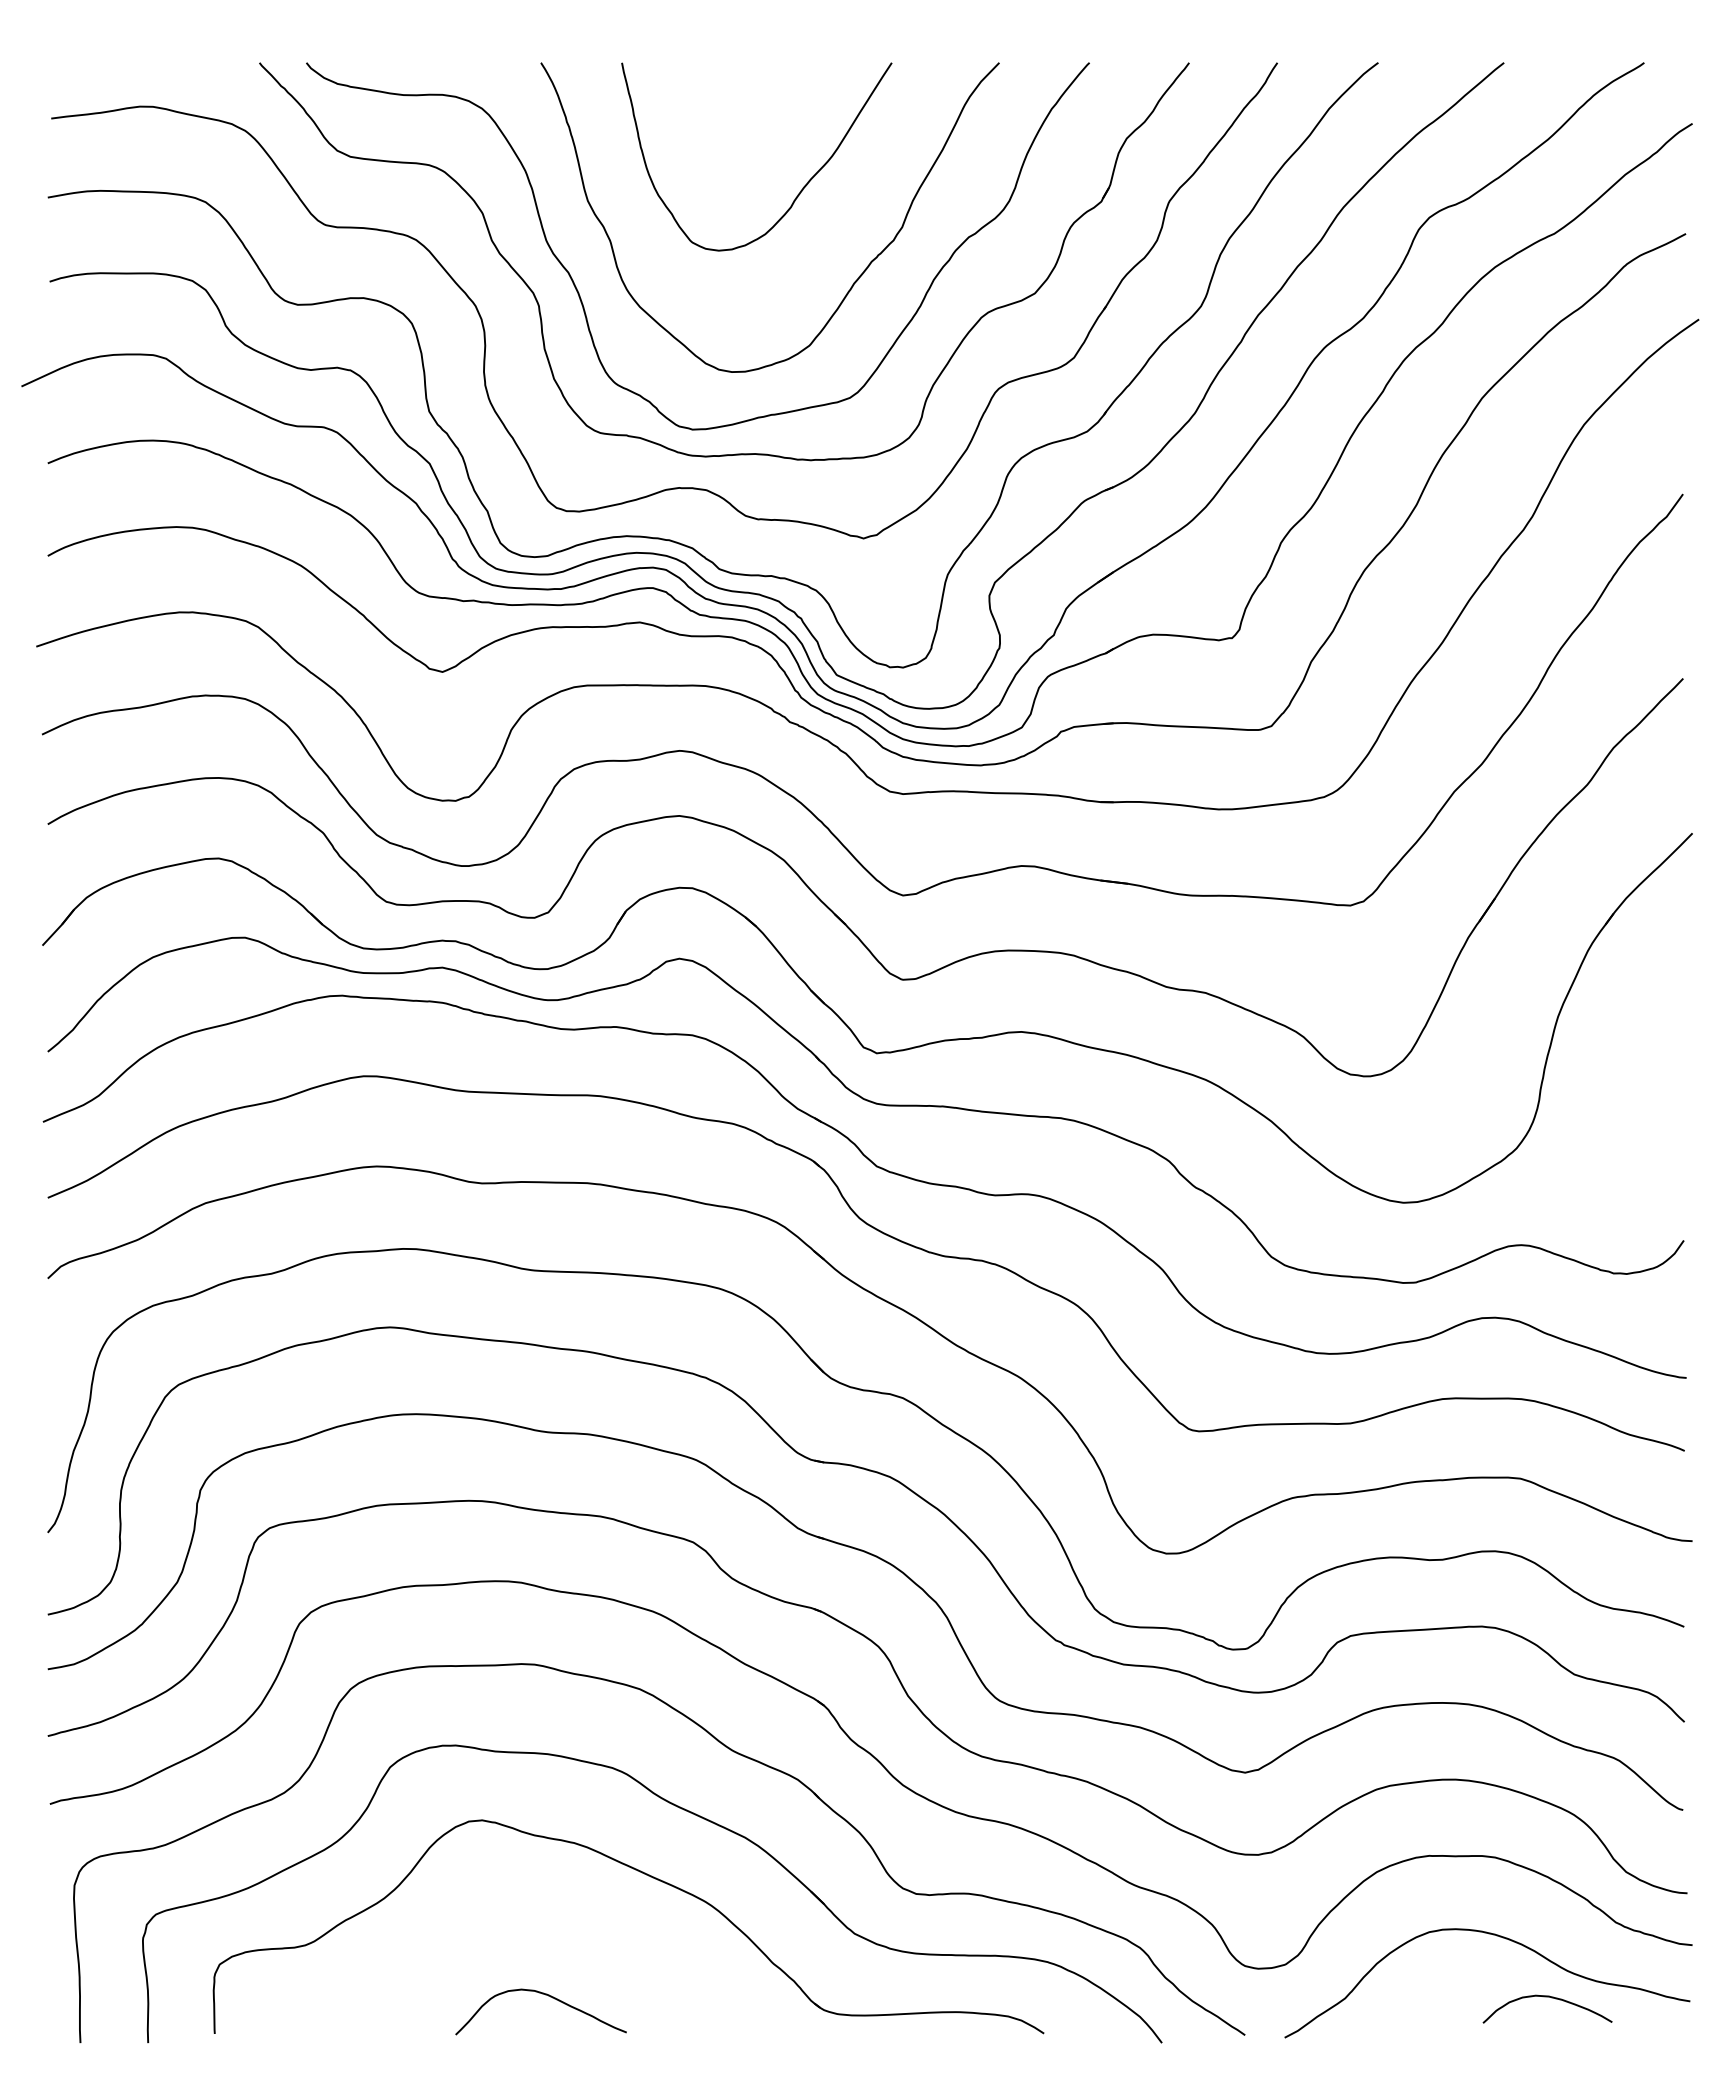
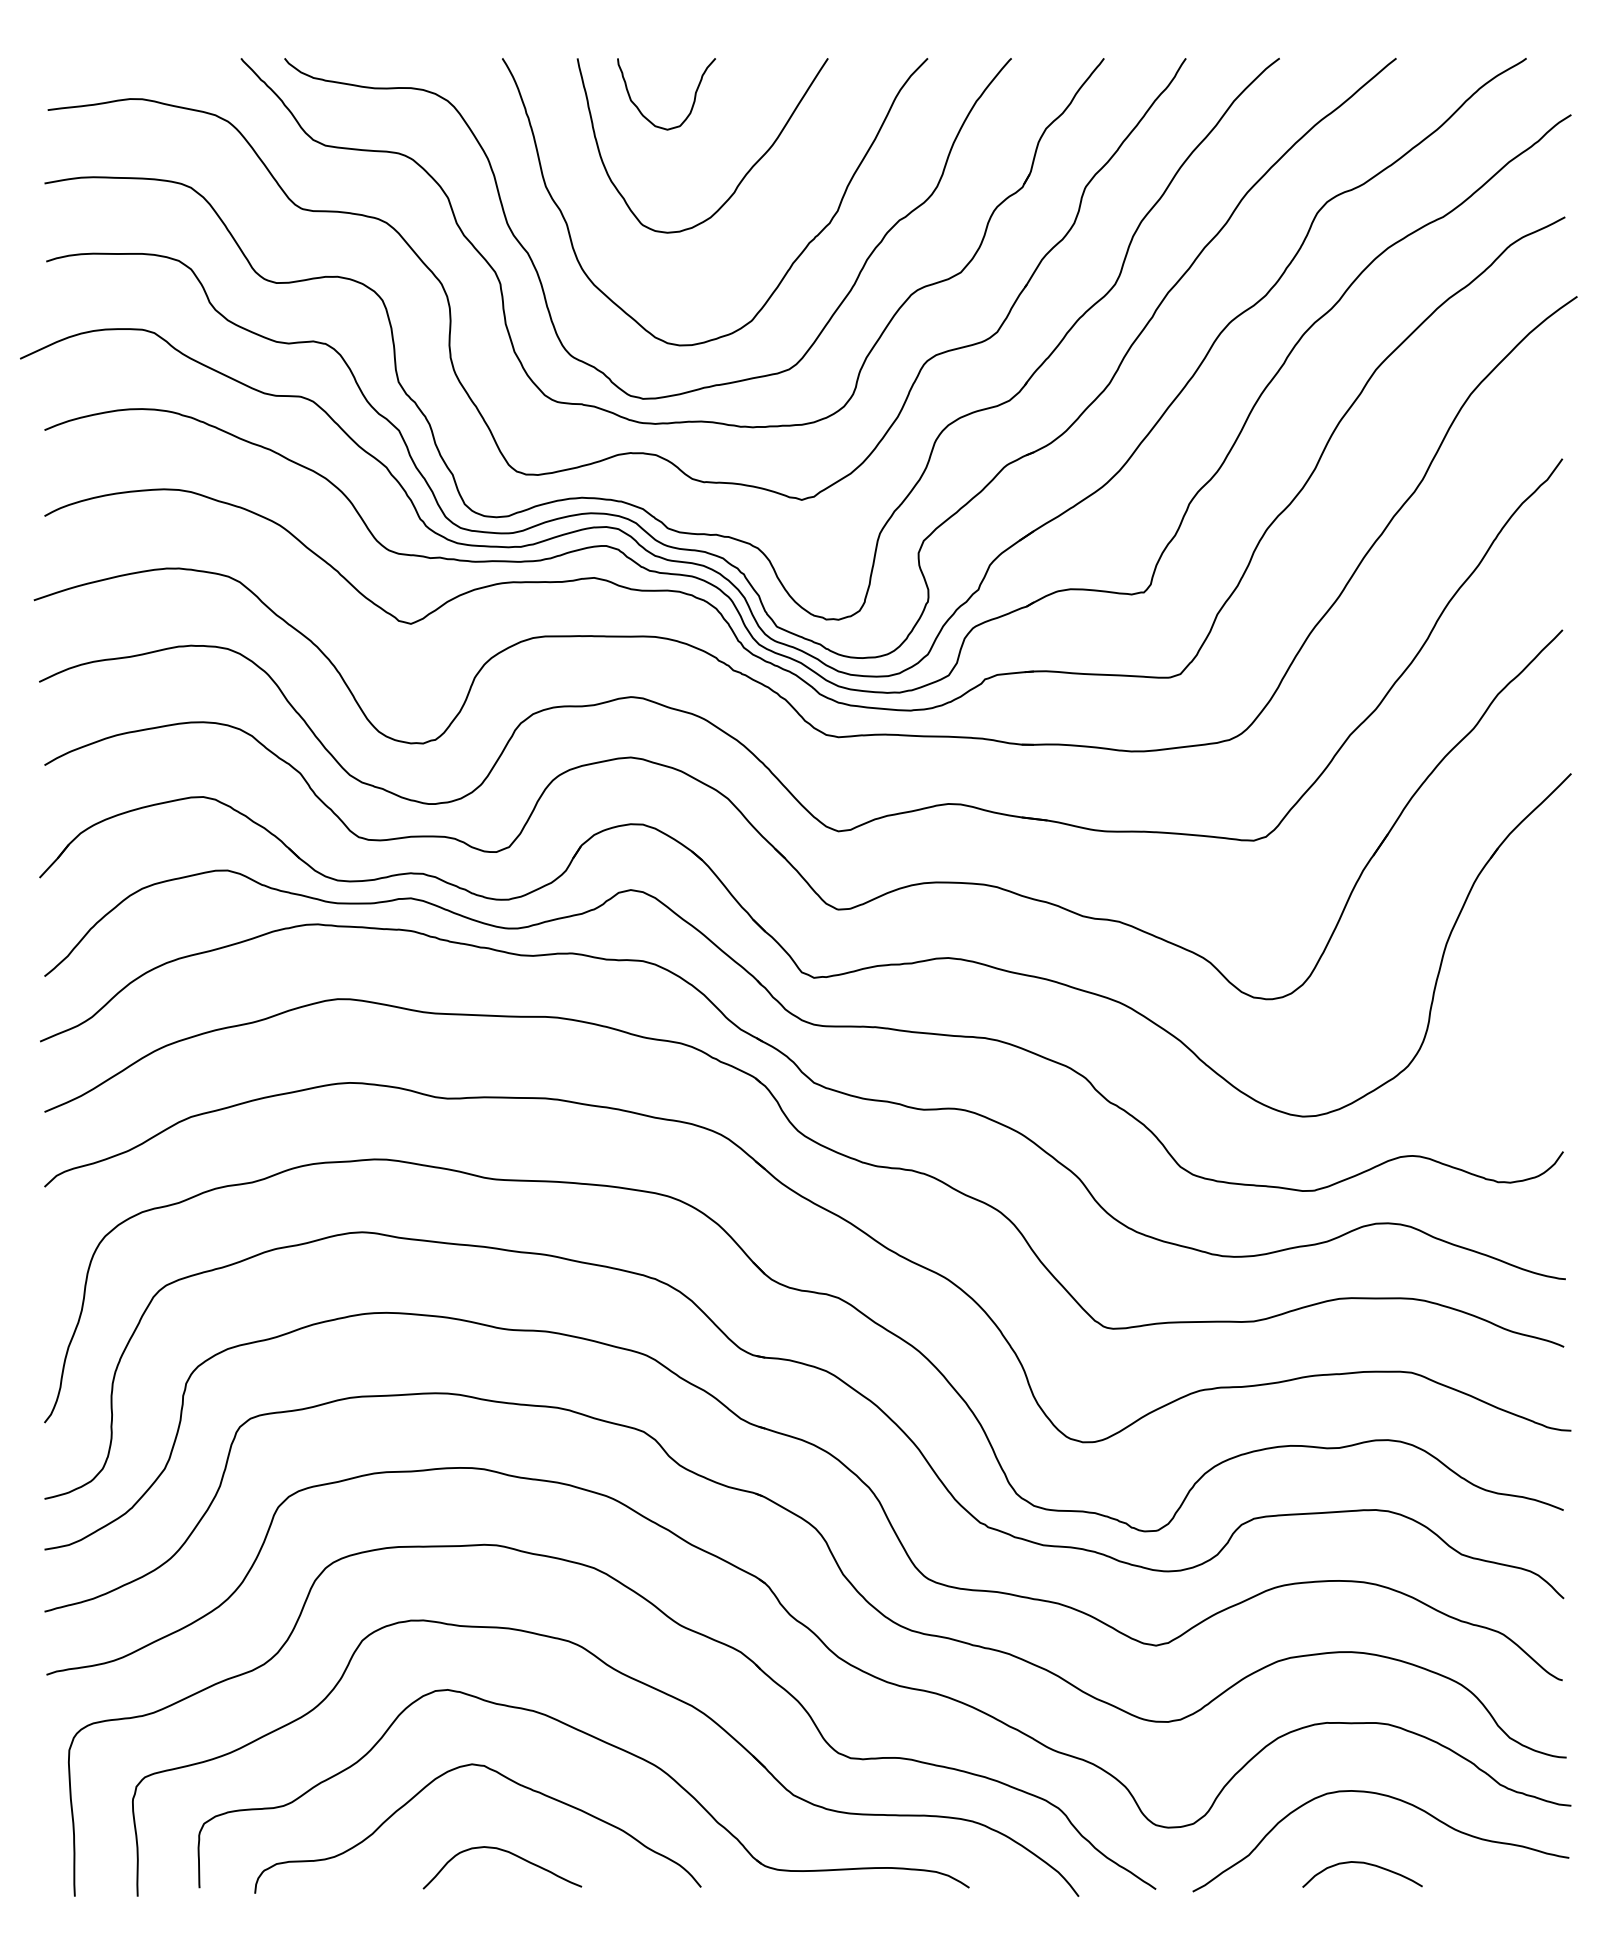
curve: (746, 109) -> (693, 101), added
curve: (542, 1914) -> (503, 1777), added
curve: (1551, 1998) -> (1366, 1864), moved

